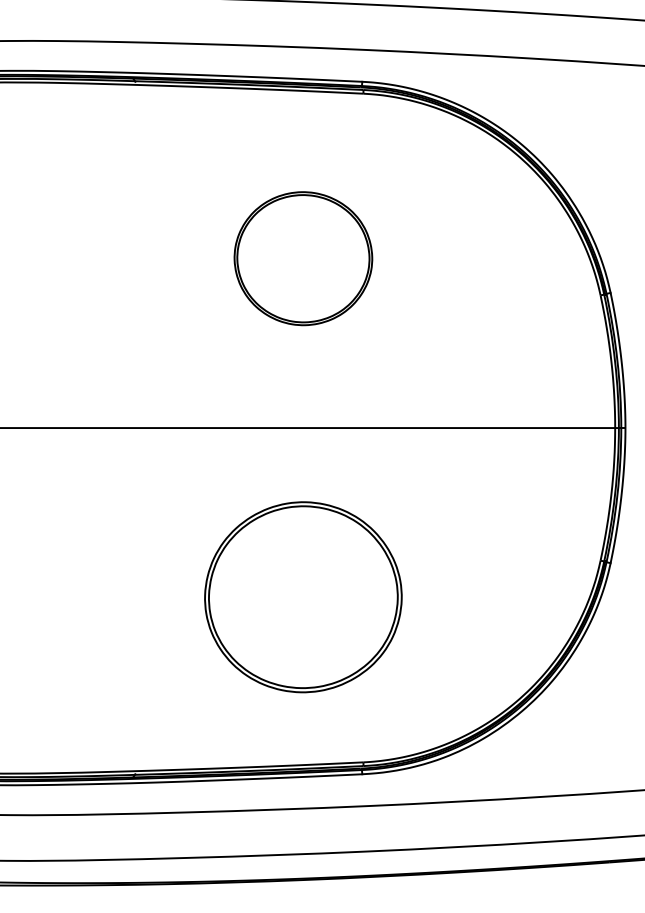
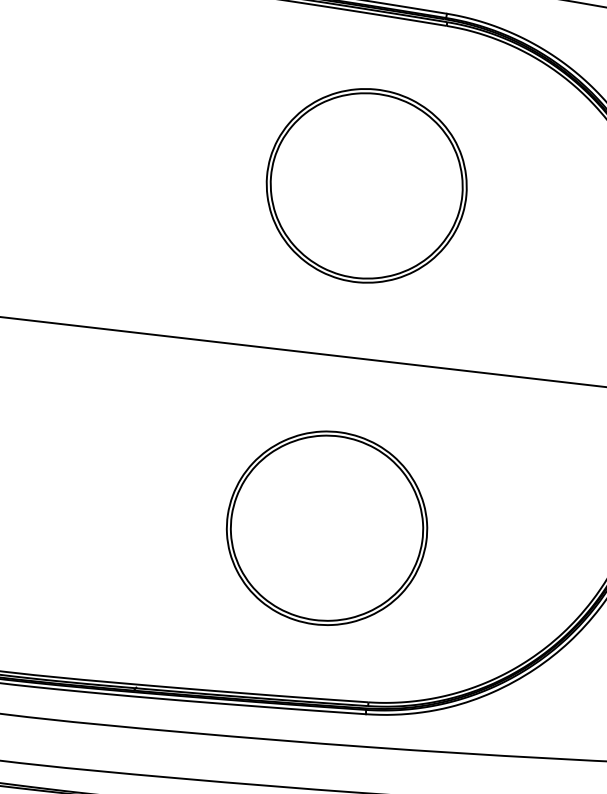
part: (303, 258) -> (366, 185), size x1.43

